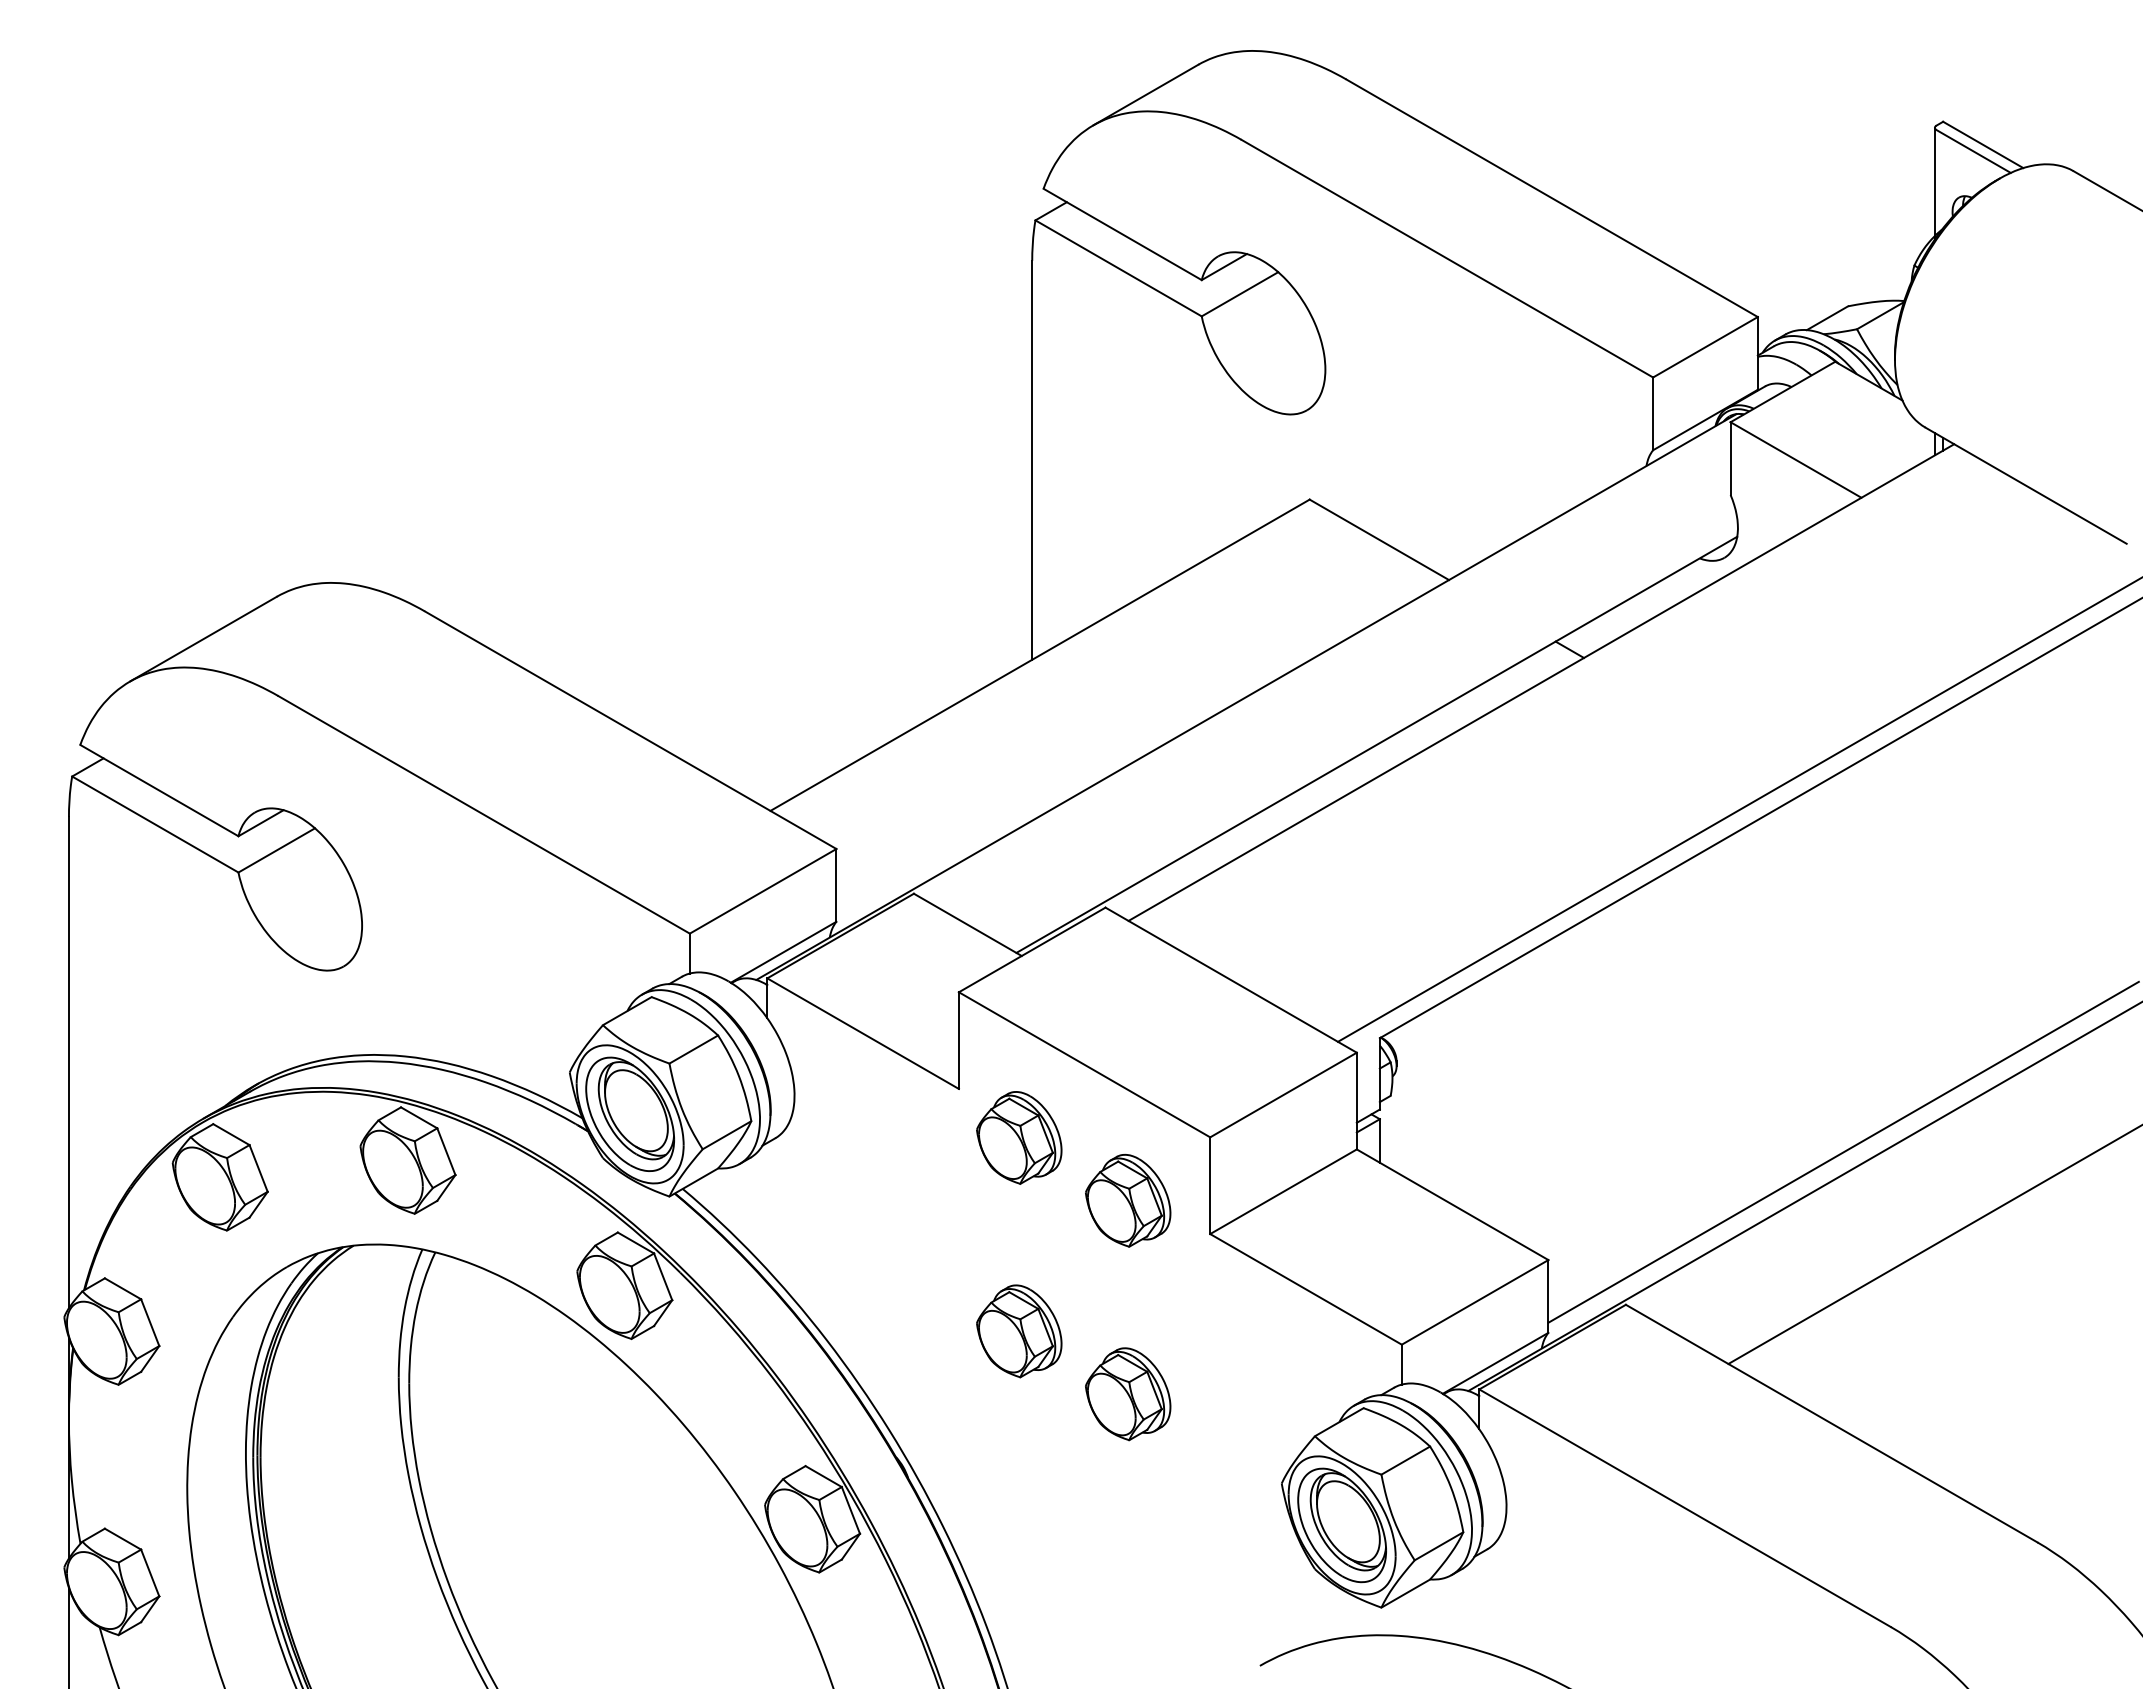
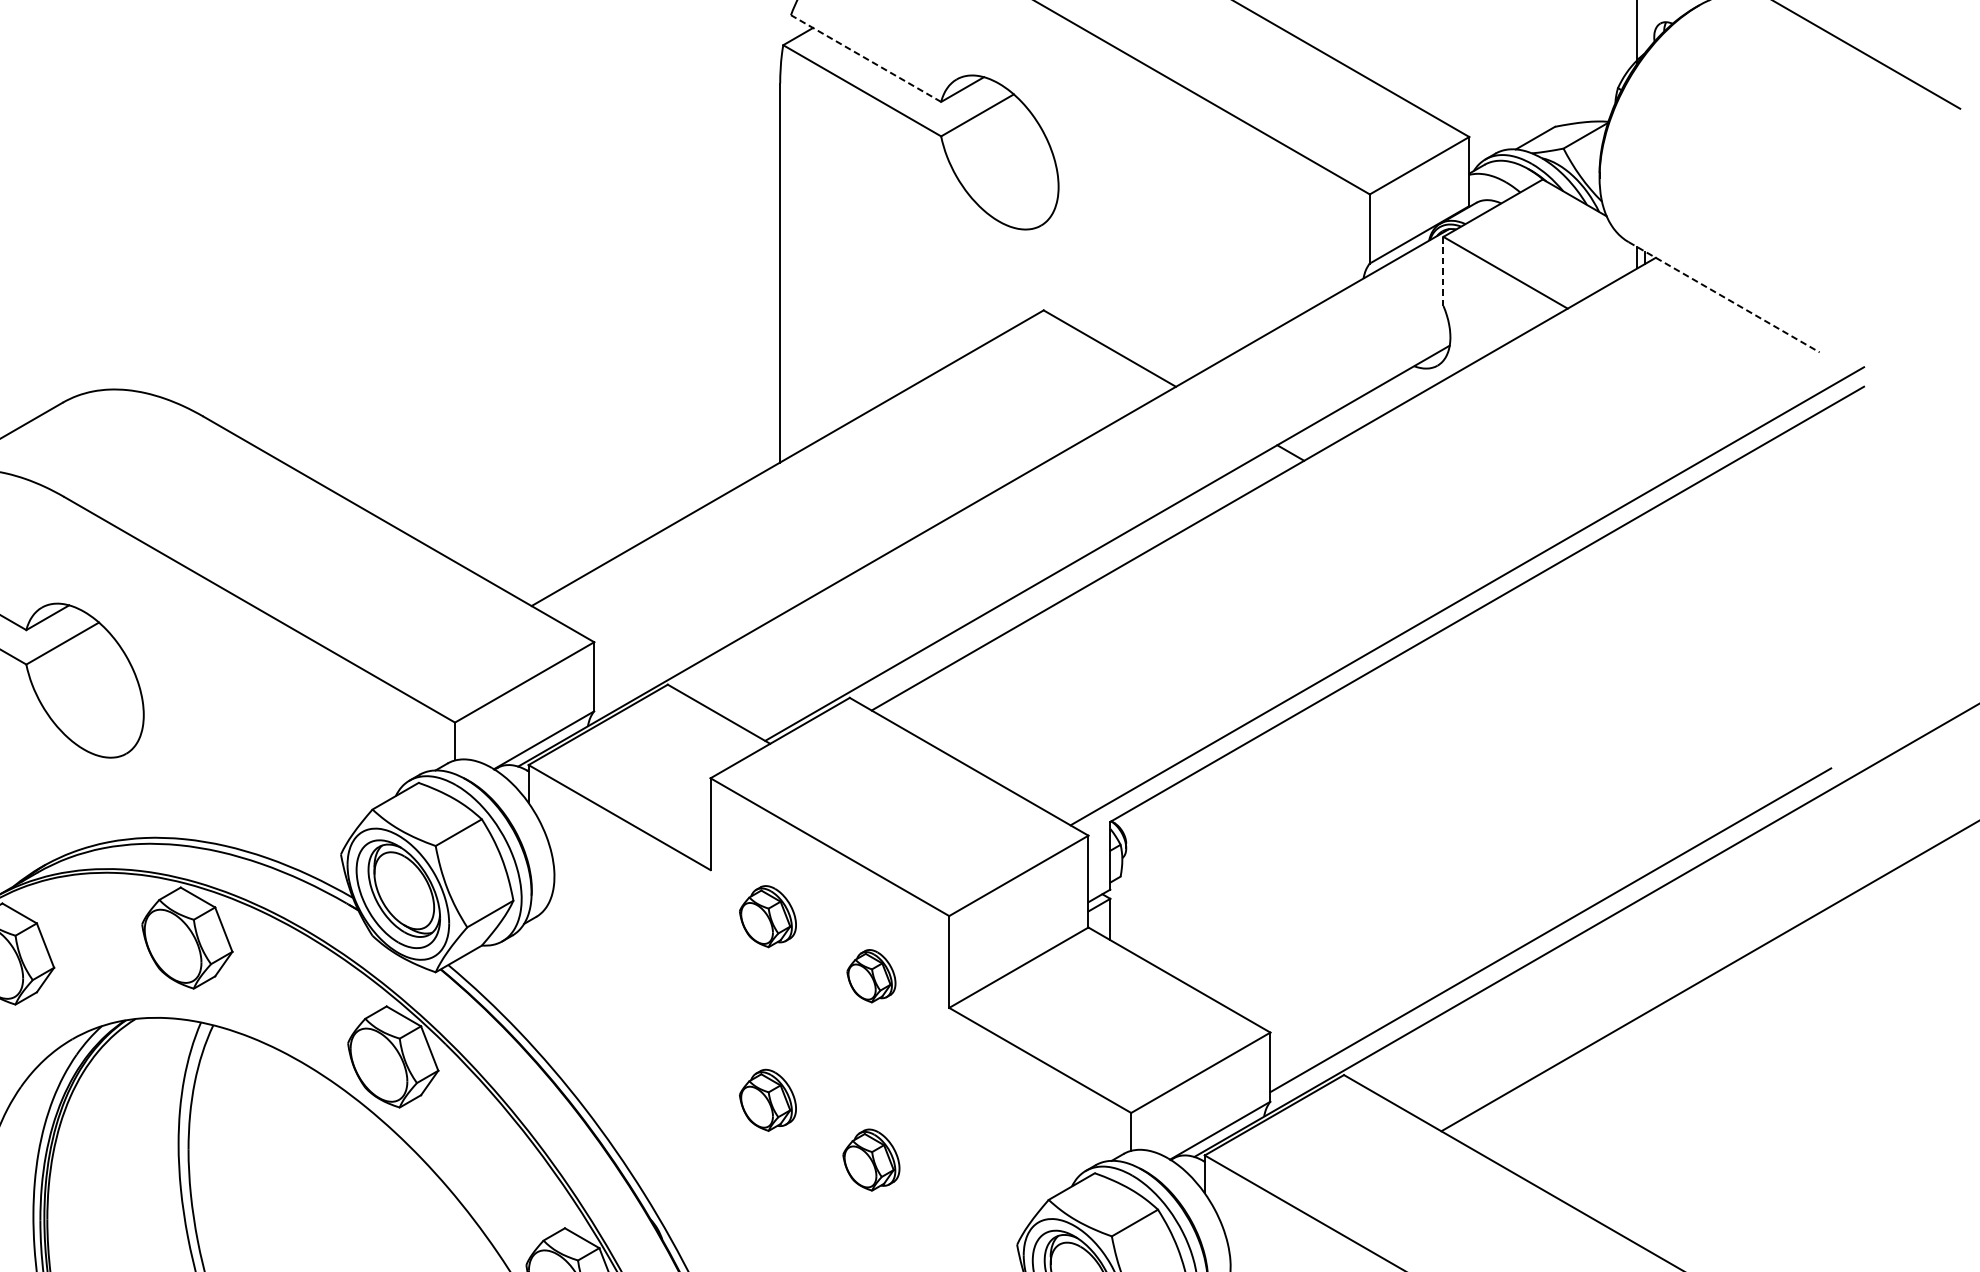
line: (1122, 234) -> (865, 58), solid -> dashed
line: (1730, 459) -> (1443, 272), solid -> dashed
line: (2026, 486) -> (1724, 297), solid -> dashed
part: (1019, 1137) -> (768, 916), size x0.7
part: (1128, 1200) -> (871, 976), size x0.6
part: (1019, 1331) -> (768, 1100), size x0.7
part: (1128, 1394) -> (871, 1160), size x0.7

